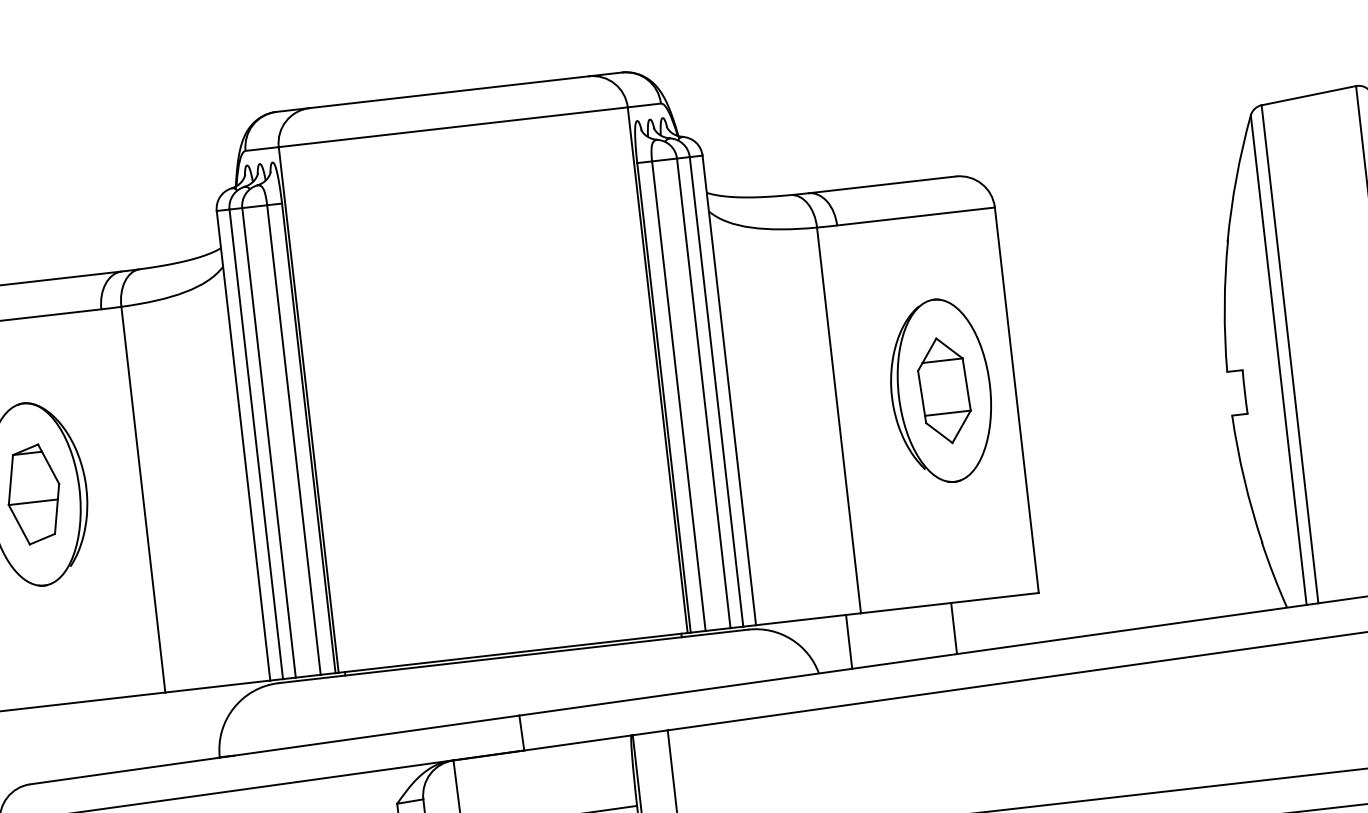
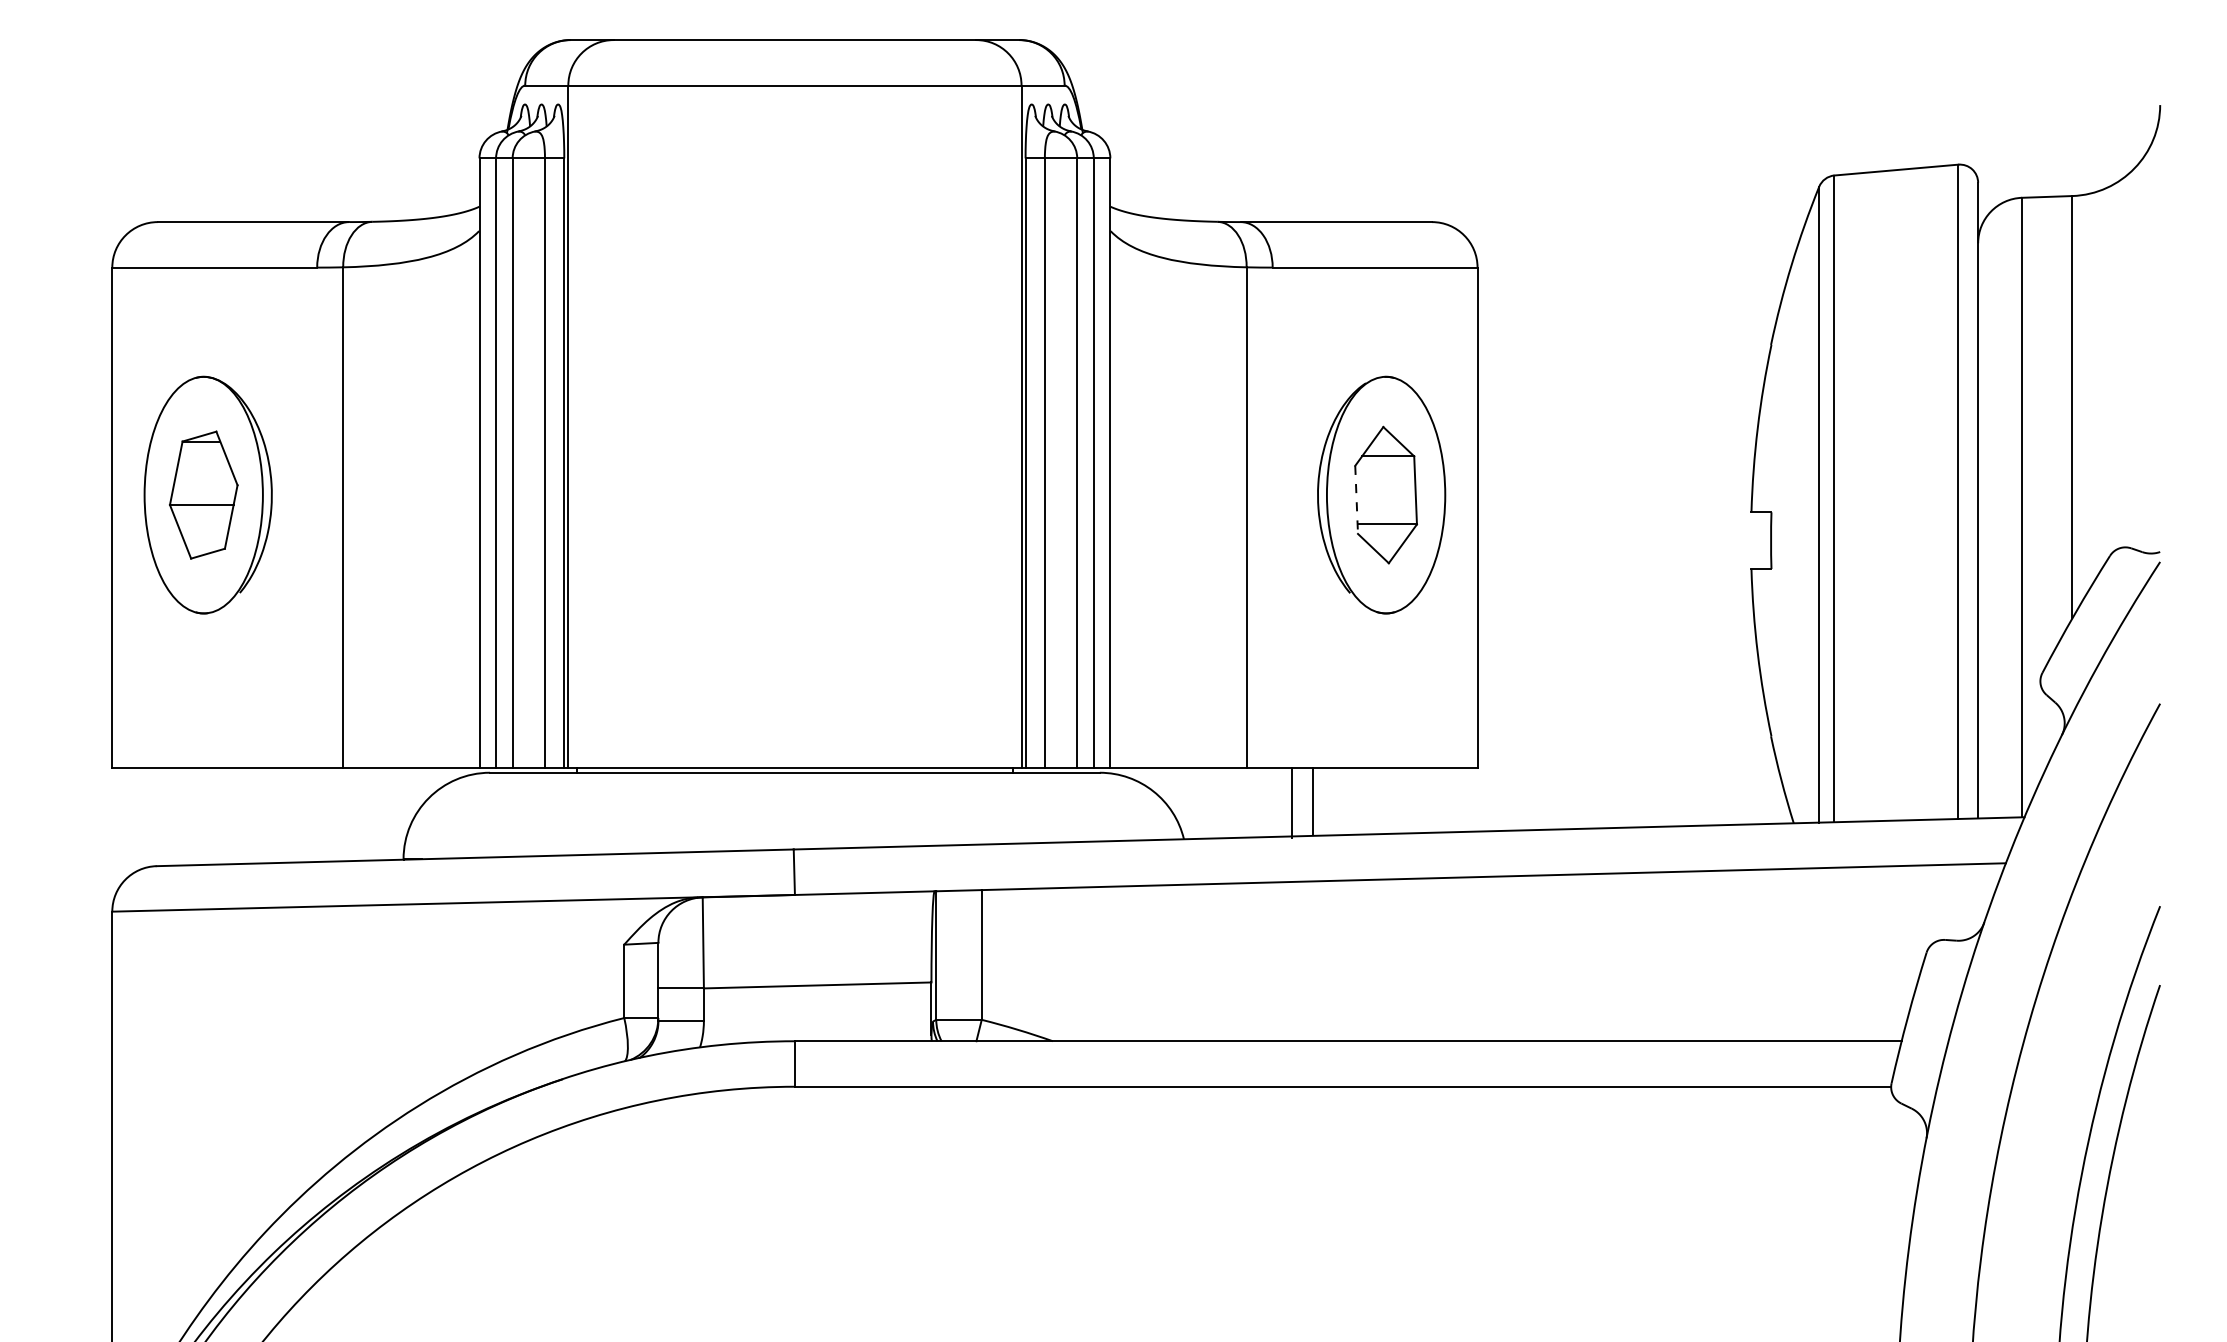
line: (922, 397) -> (1356, 500), solid -> dashed
line: (953, 628) -> (1312, 801), moved
line: (849, 642) -> (1292, 803), moved

